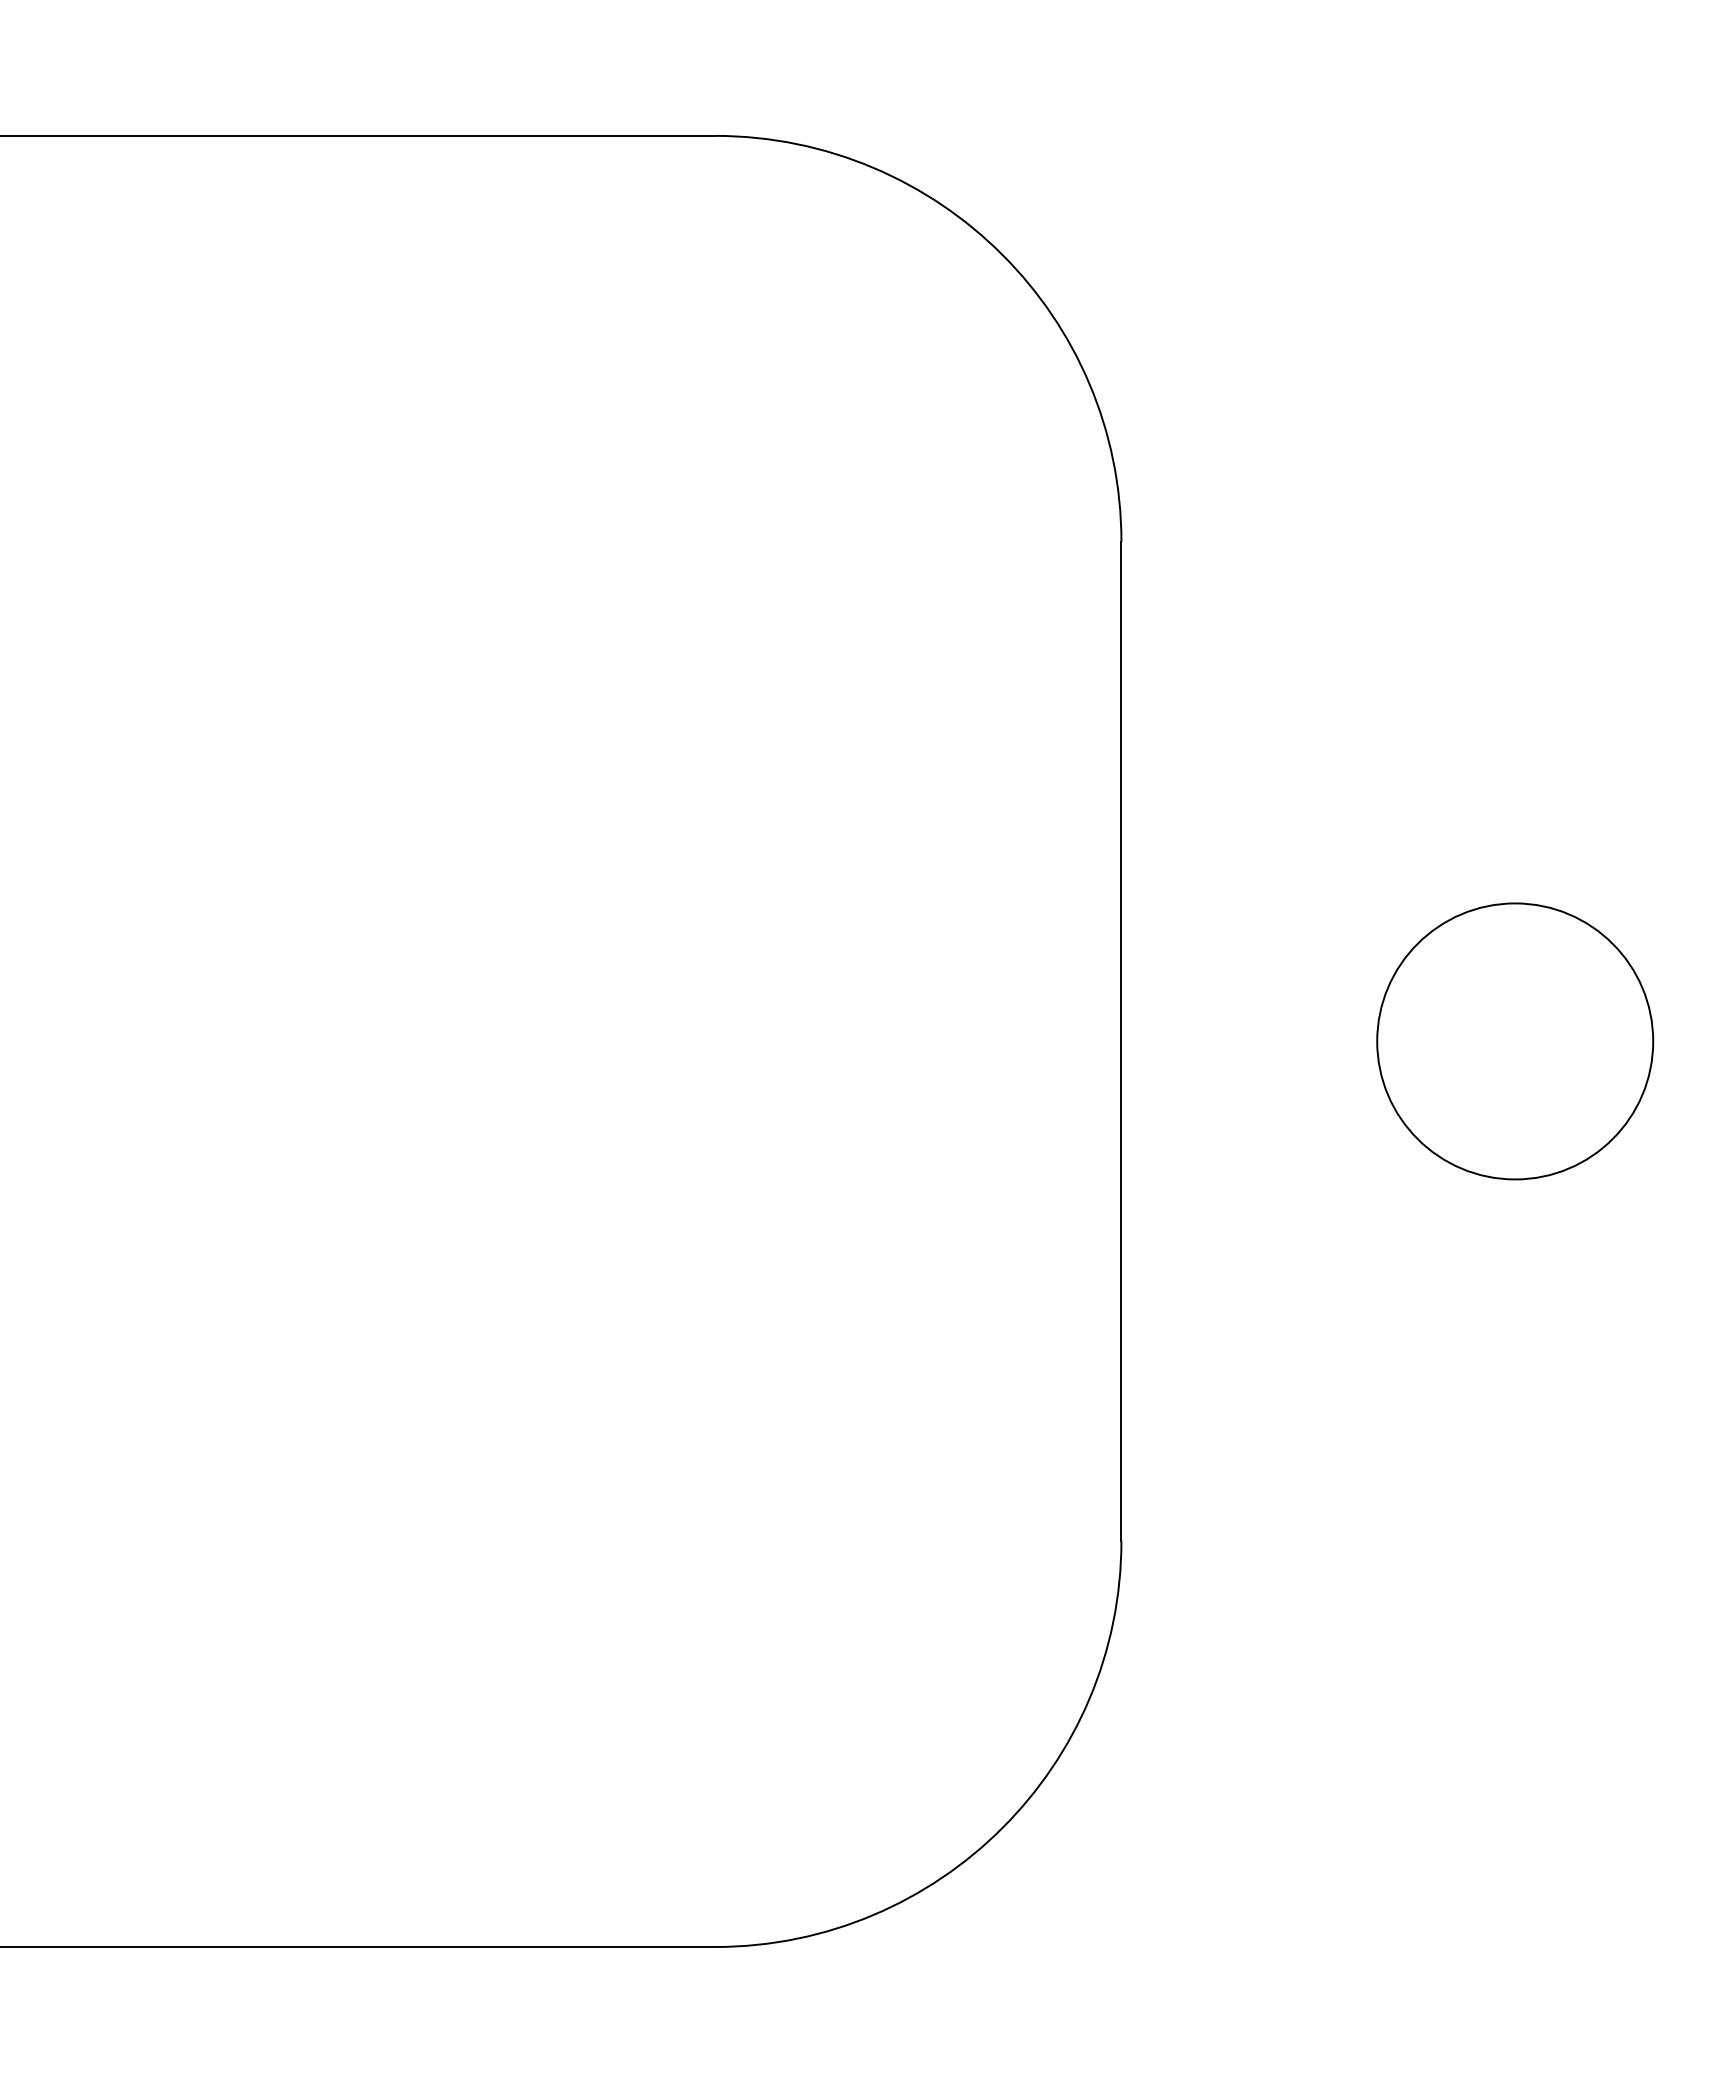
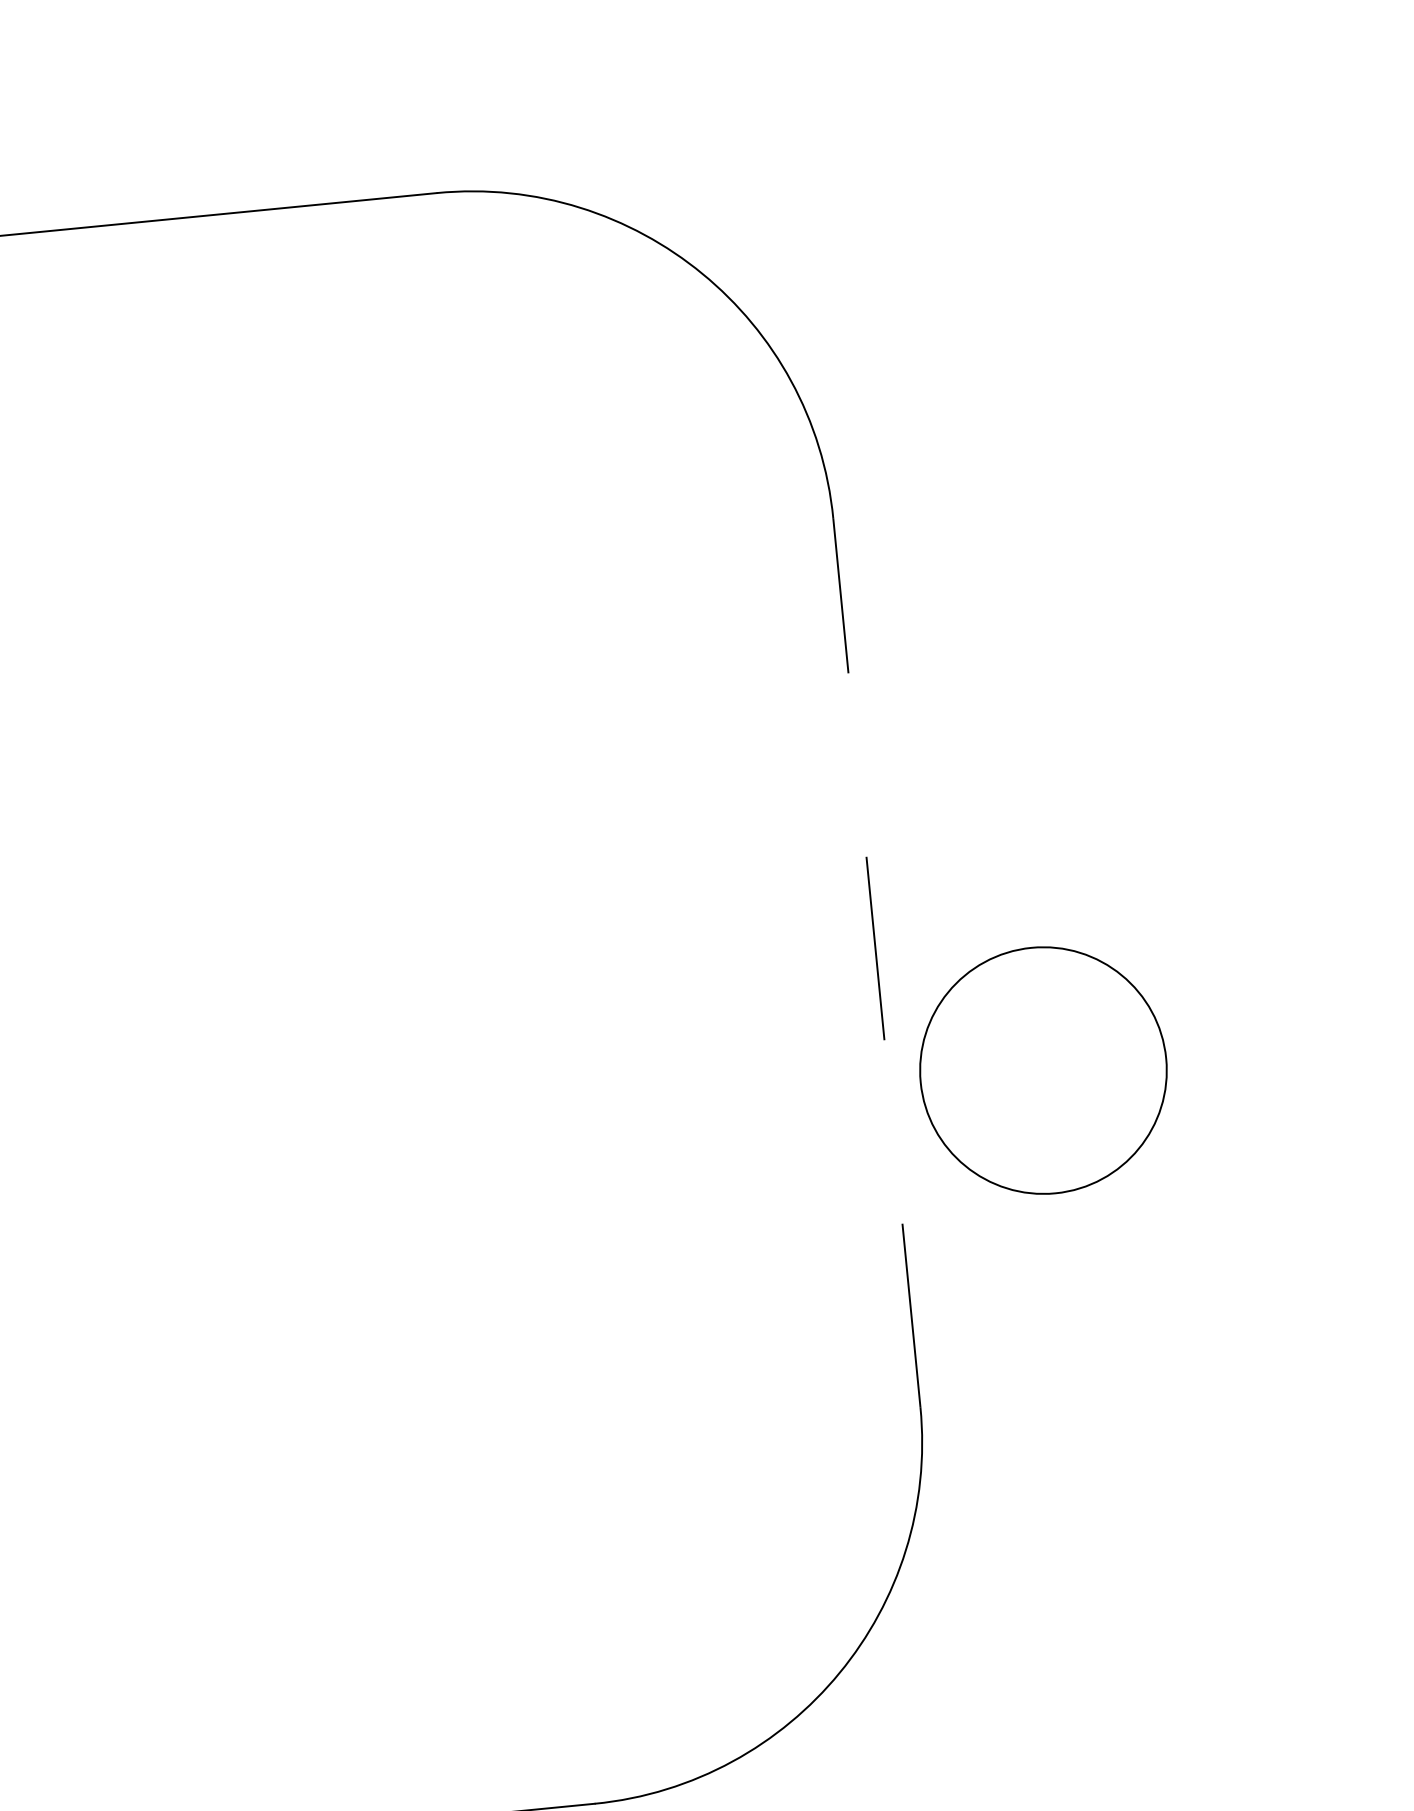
line: (1121, 1040) -> (876, 962), solid -> dashed
circle: (1515, 1041) -> (1043, 1070), moved

